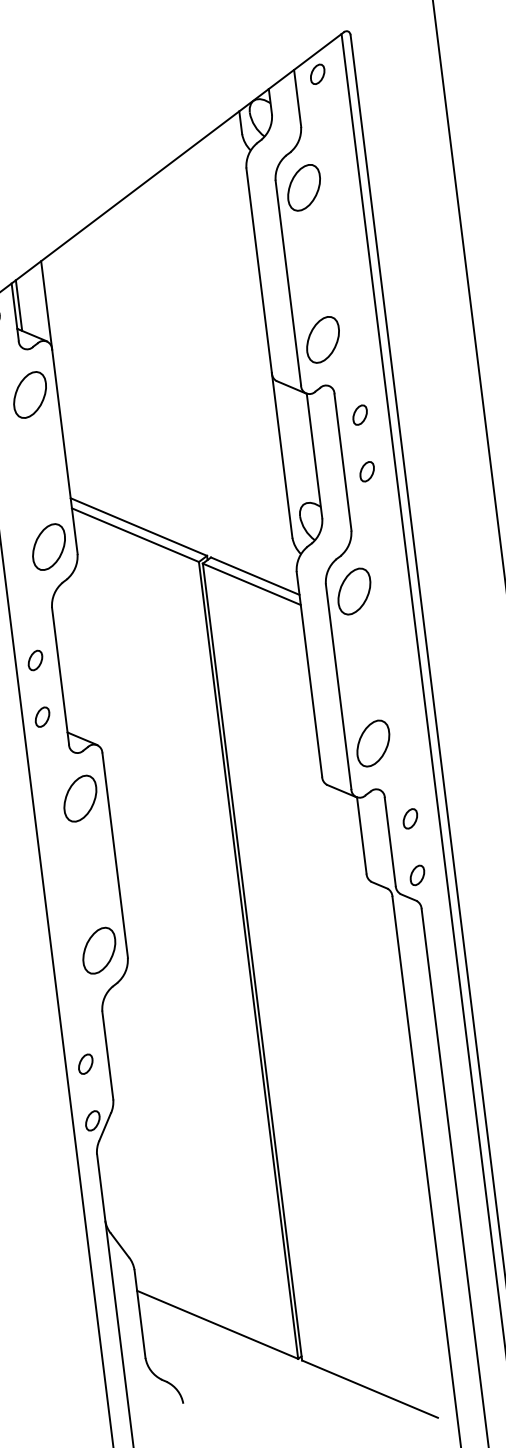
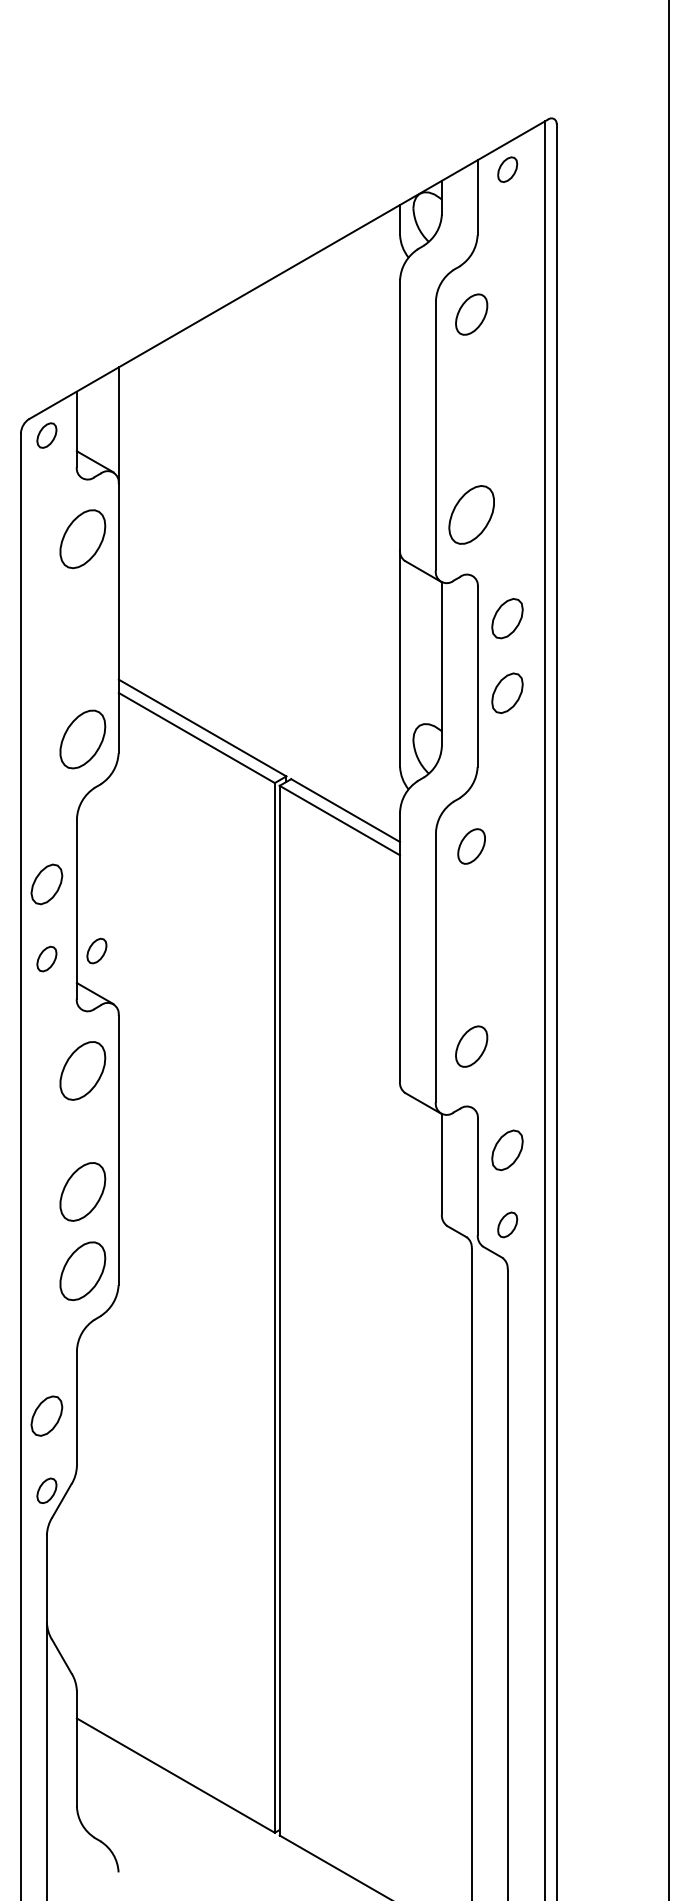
part: (303, 187) -> (471, 314), size x0.7
line: (18, 305) -> (82, 421), removed
part: (359, 415) -> (507, 618), size x1.6
part: (366, 471) -> (507, 692), size x1.6
part: (354, 591) -> (471, 846), size x0.6
part: (35, 660) -> (46, 884), size x1.6
part: (79, 705) -> (96, 950), added
part: (373, 743) -> (471, 1046), size x0.7
part: (410, 818) -> (507, 1150), size x1.6
part: (91, 890) -> (82, 1191), added
part: (85, 1064) -> (46, 1416), size x1.6

